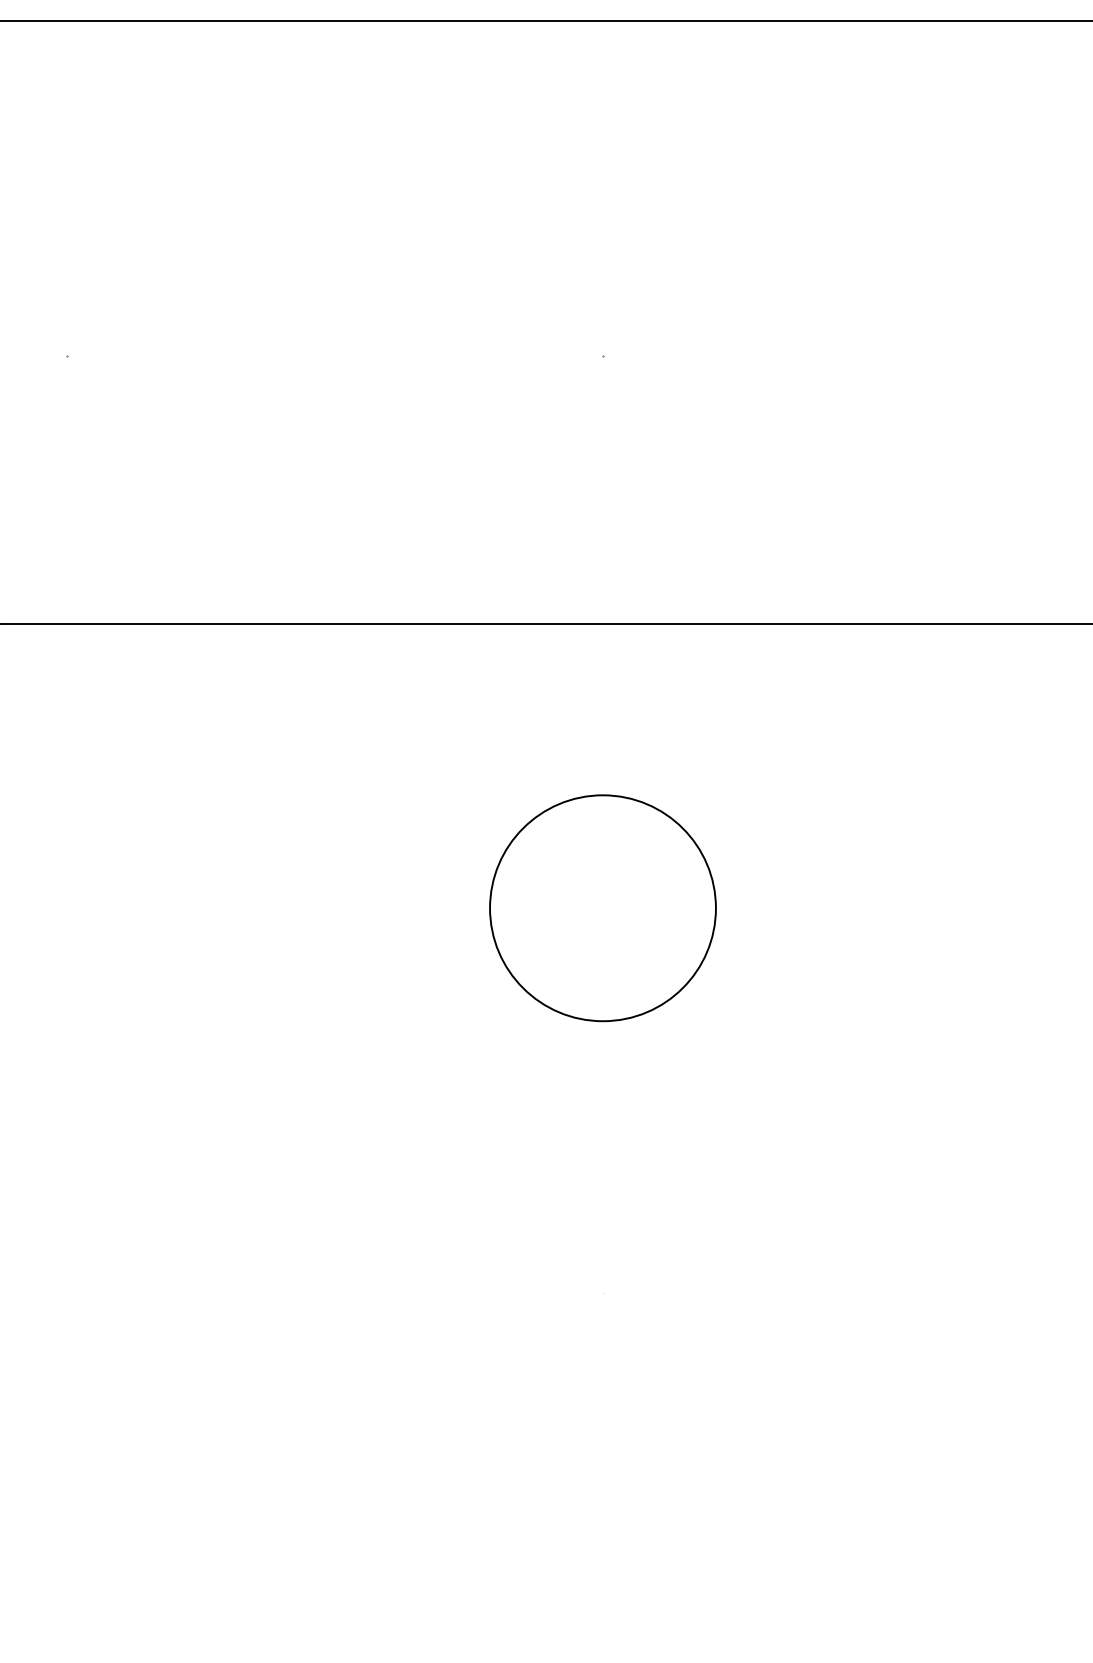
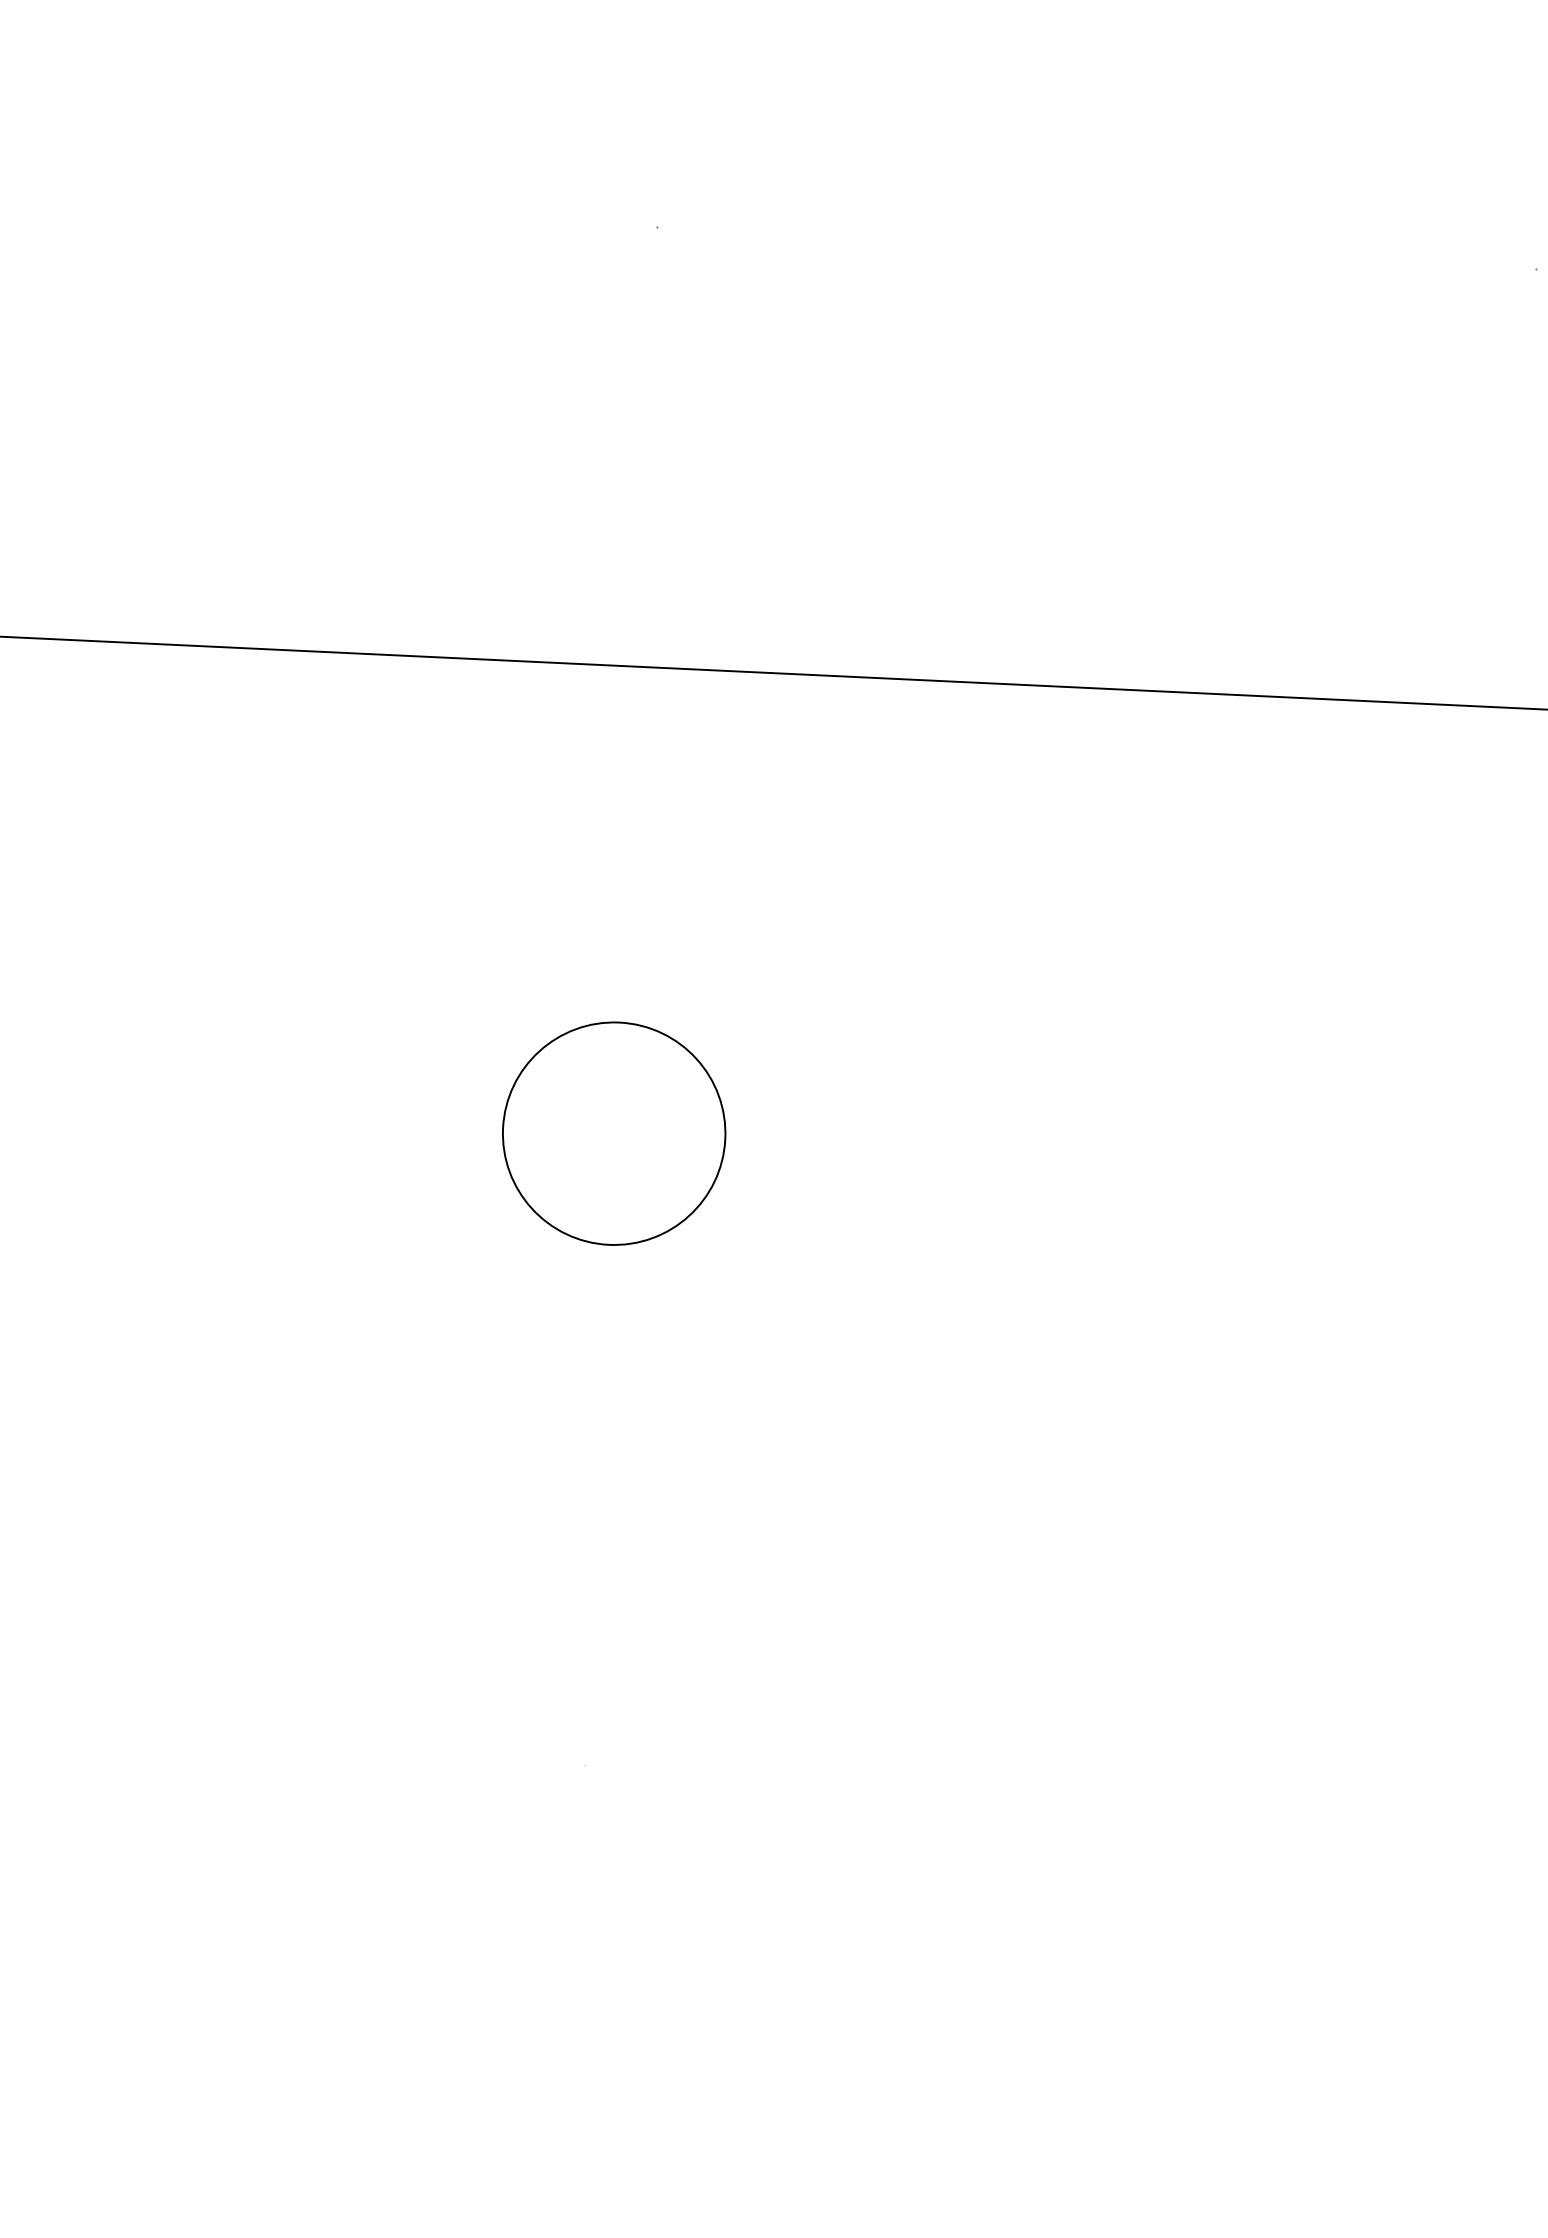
circle: (602, 908) -> (613, 1133), size x0.6

